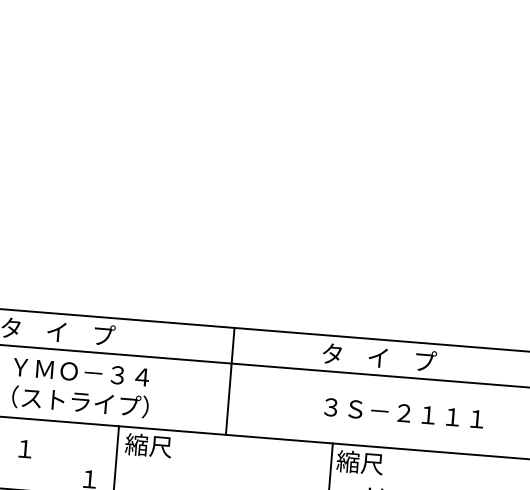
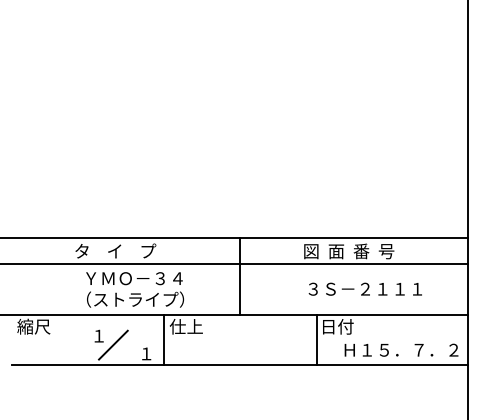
text: (386, 358) -> (349, 251), タ    イ    プ -> 図  面  番  号
text: (147, 445) -> (185, 326), 縮尺 -> 仕上
line: (44, 462) -> (113, 344), added
text: (359, 462) -> (336, 326), 縮尺 -> 日付

